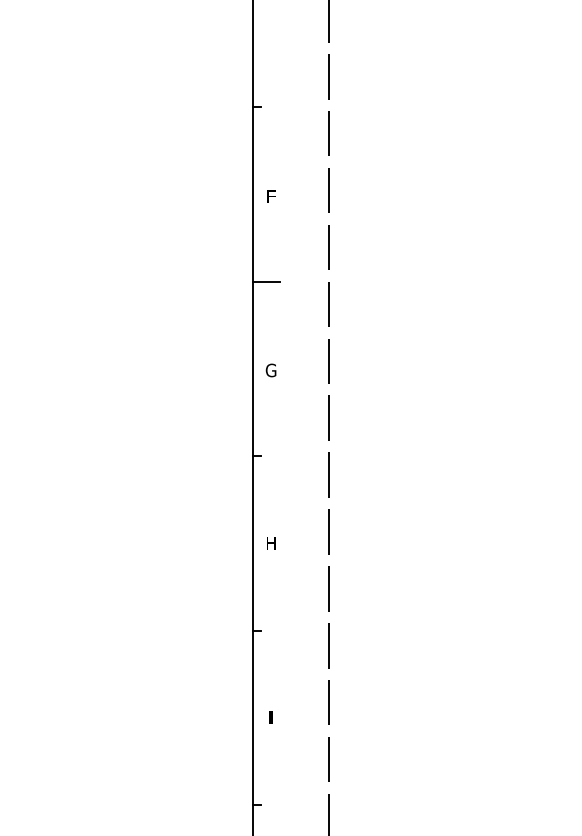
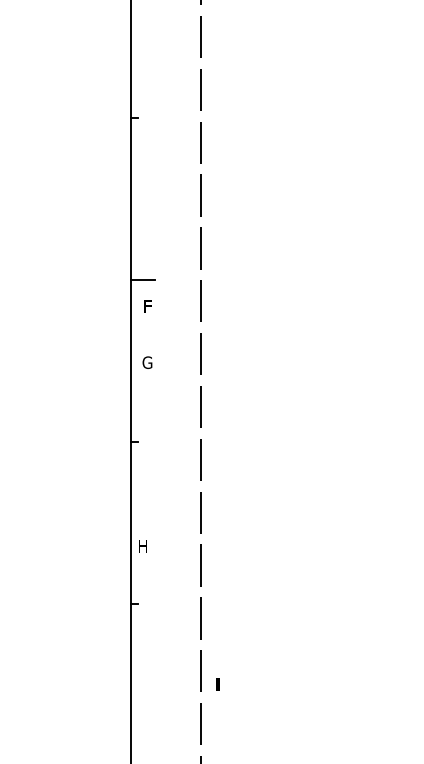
text: (271, 196) -> (147, 306), moved
text: (271, 543) -> (143, 546), moved
text: (270, 717) -> (217, 684), moved

